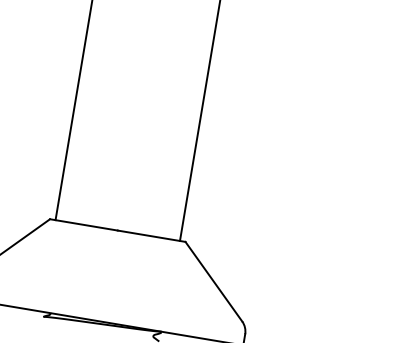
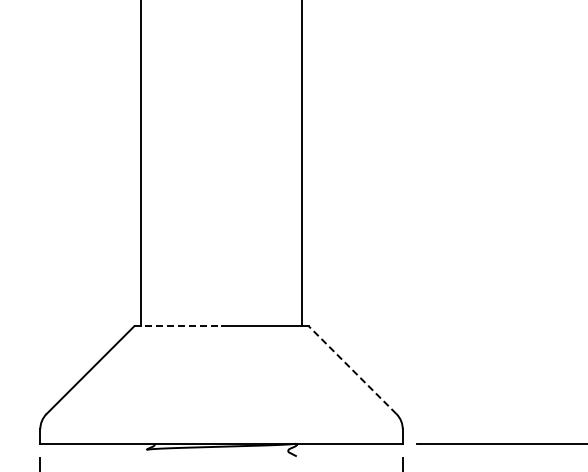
line: (83, 225) -> (177, 326), solid -> dashed
line: (213, 281) -> (352, 369), solid -> dashed

